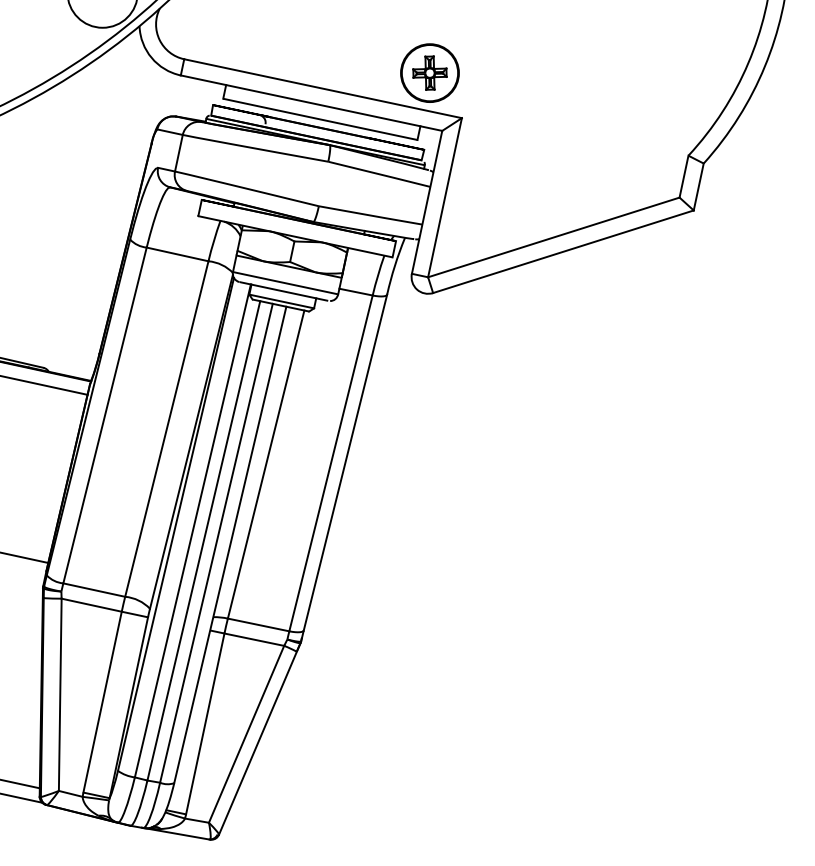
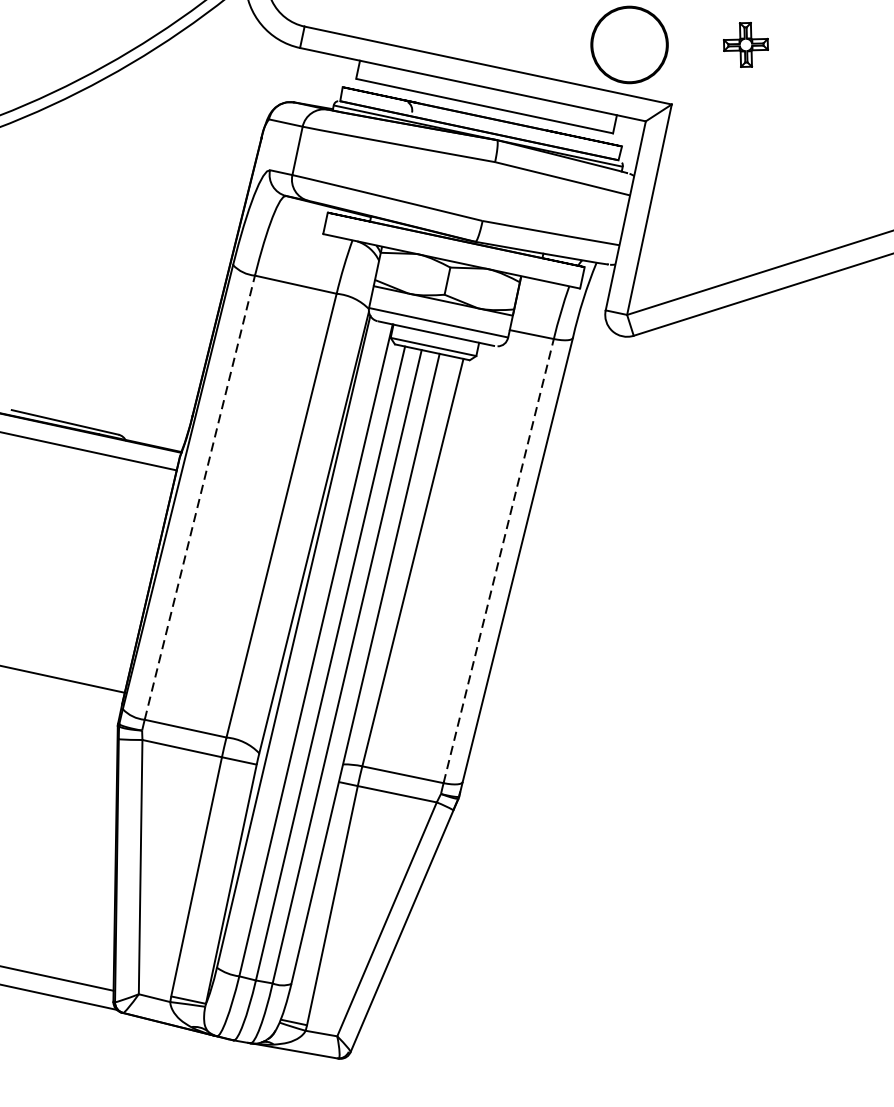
part: (429, 72) -> (745, 44), moved
line: (105, 415) -> (200, 497), solid -> dashed
line: (331, 462) -> (499, 559), solid -> dashed

